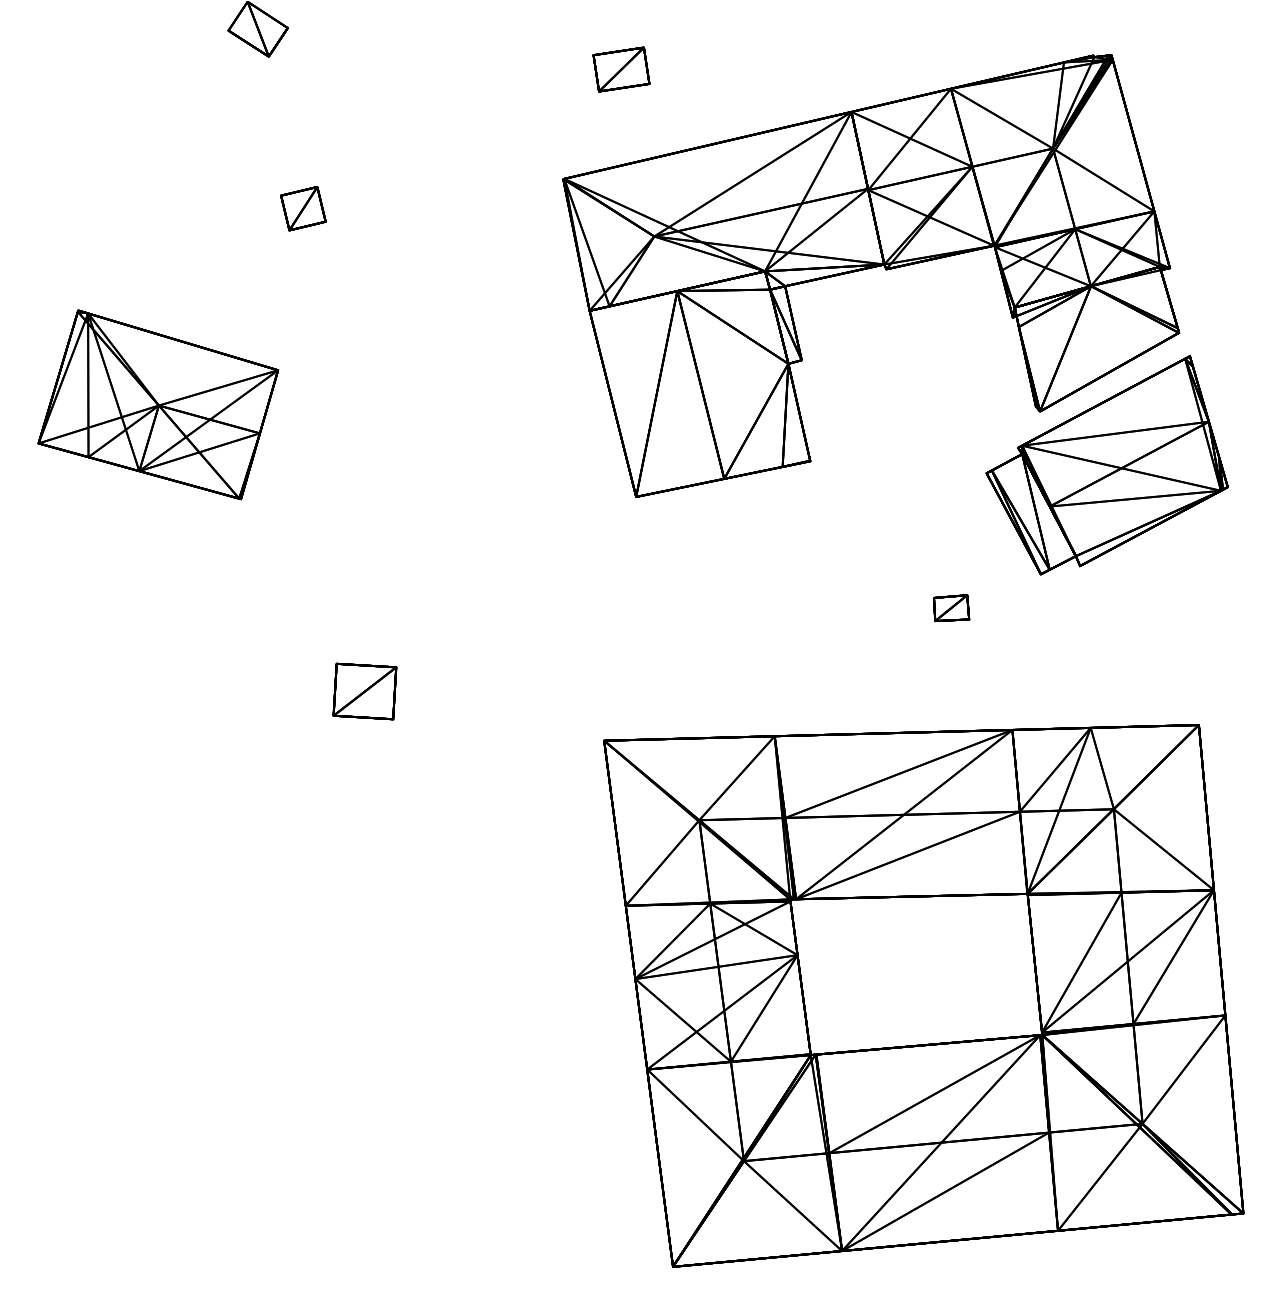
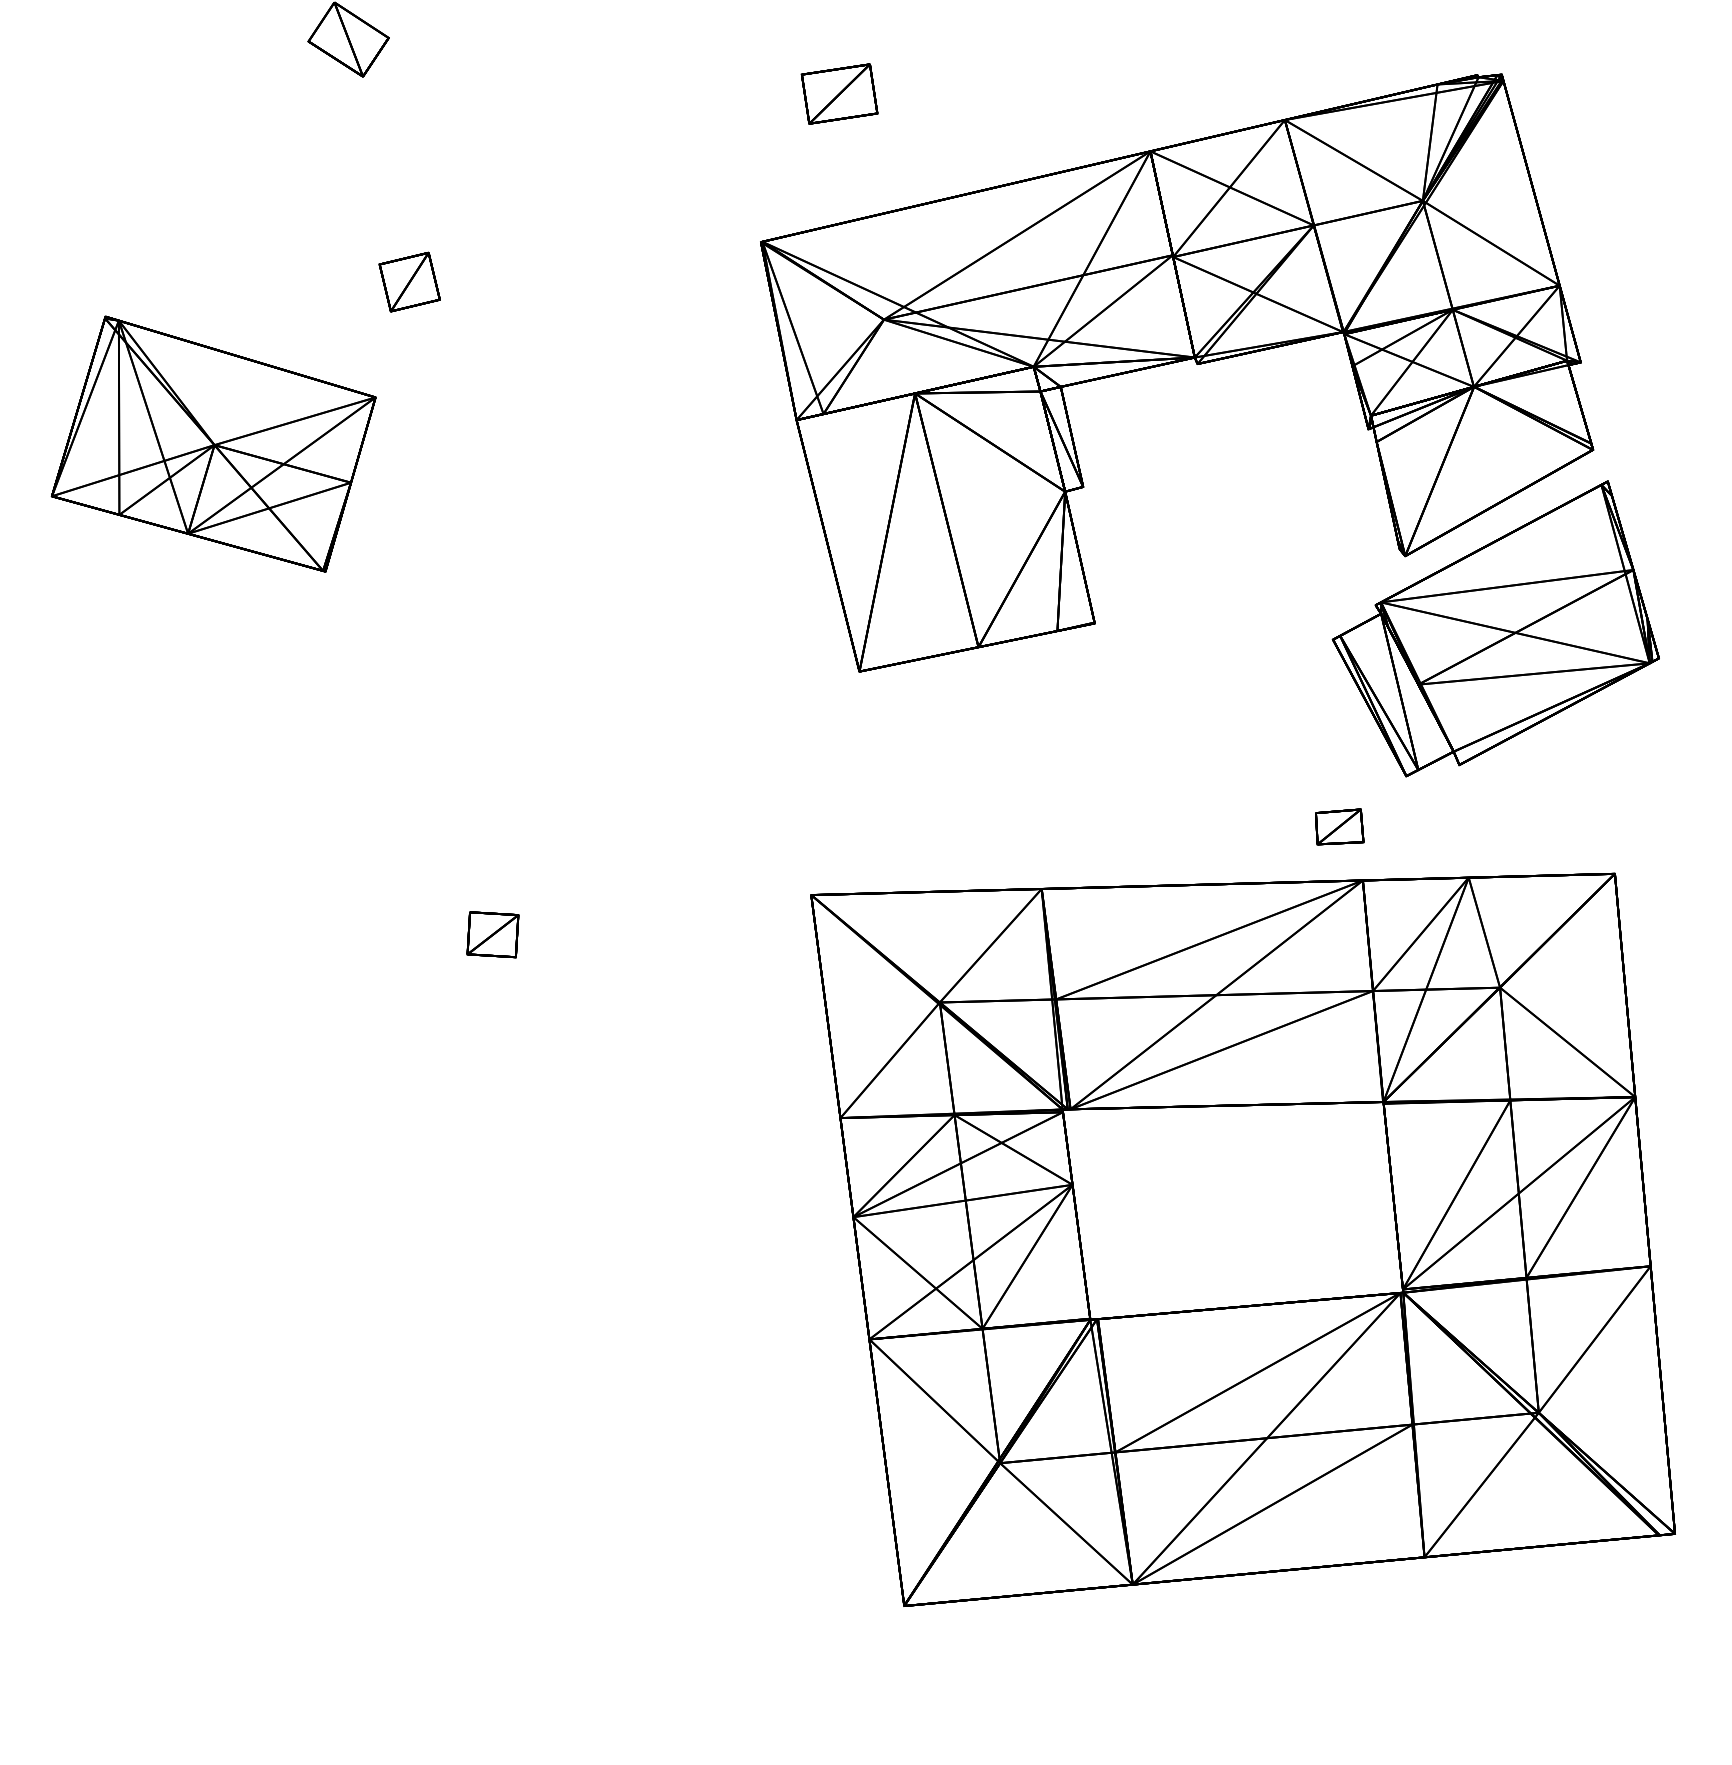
part: (158, 404) -> (213, 443), moved
part: (951, 607) -> (1339, 826), moved
part: (364, 691) -> (492, 934), size x0.6
part: (923, 995) -> (1242, 1239), moved

